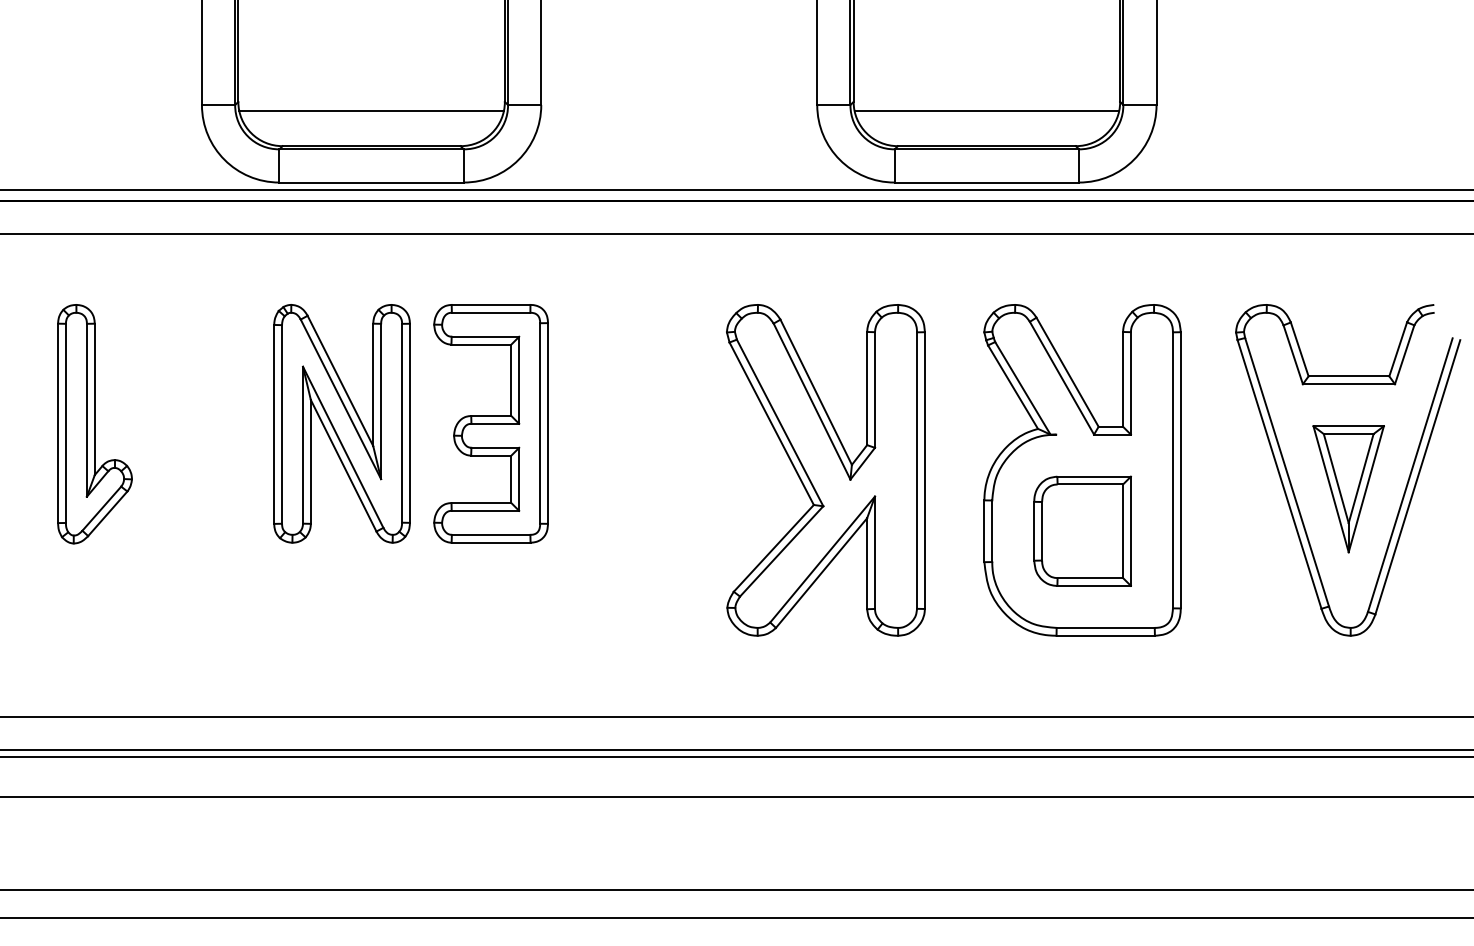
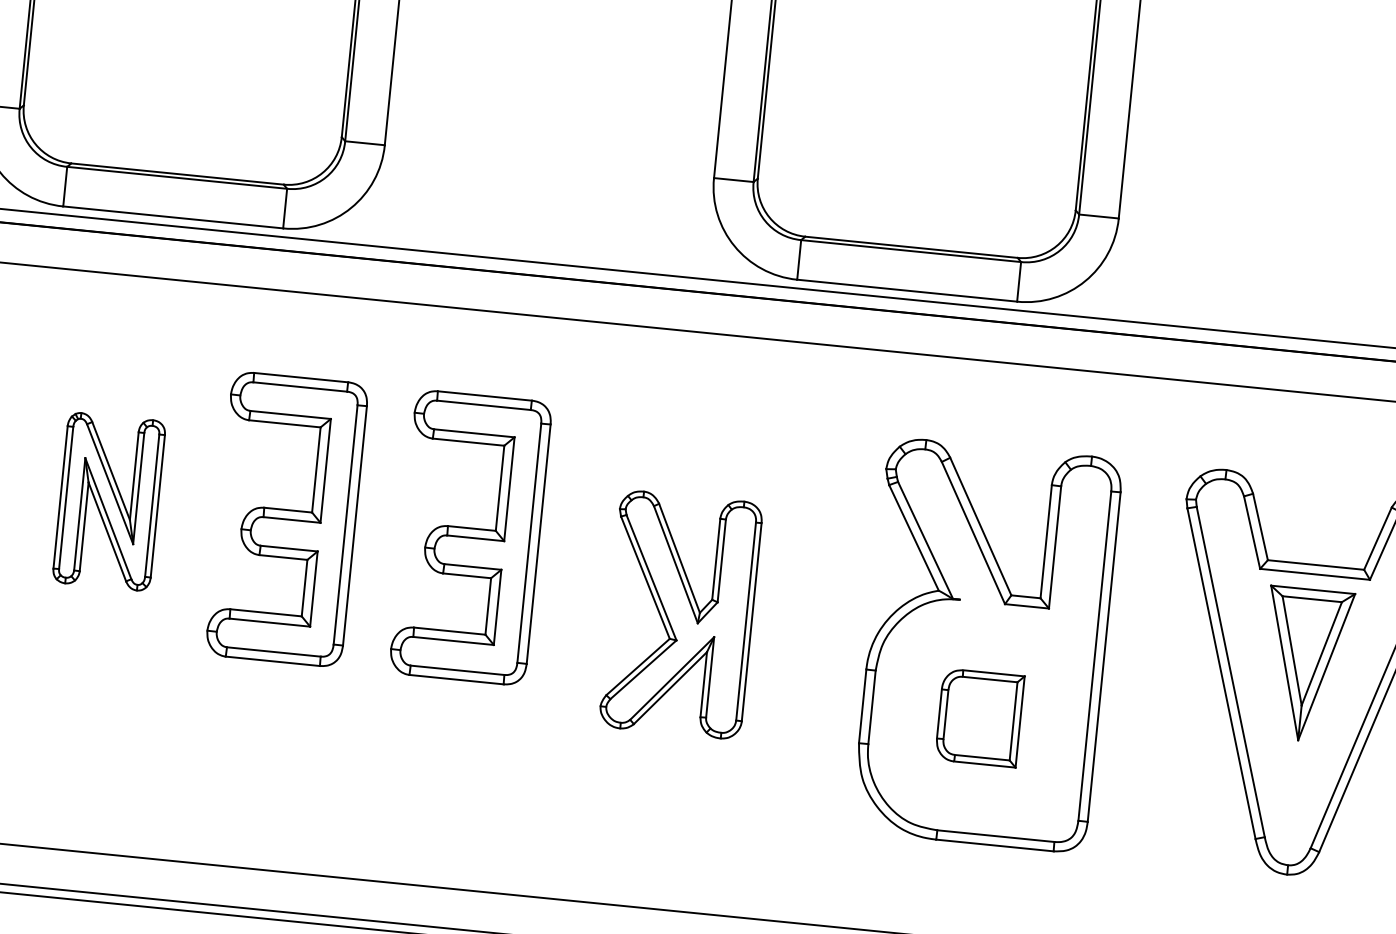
line: (371, 111) -> (181, 132), removed
line: (986, 111) -> (915, 205), removed
part: (341, 423) -> (108, 501), size x0.6
part: (644, 423) -> (470, 537), added
part: (825, 470) -> (680, 614), size x0.6
part: (1348, 489) -> (1305, 665), moved
part: (1082, 530) -> (979, 717), size x0.7

